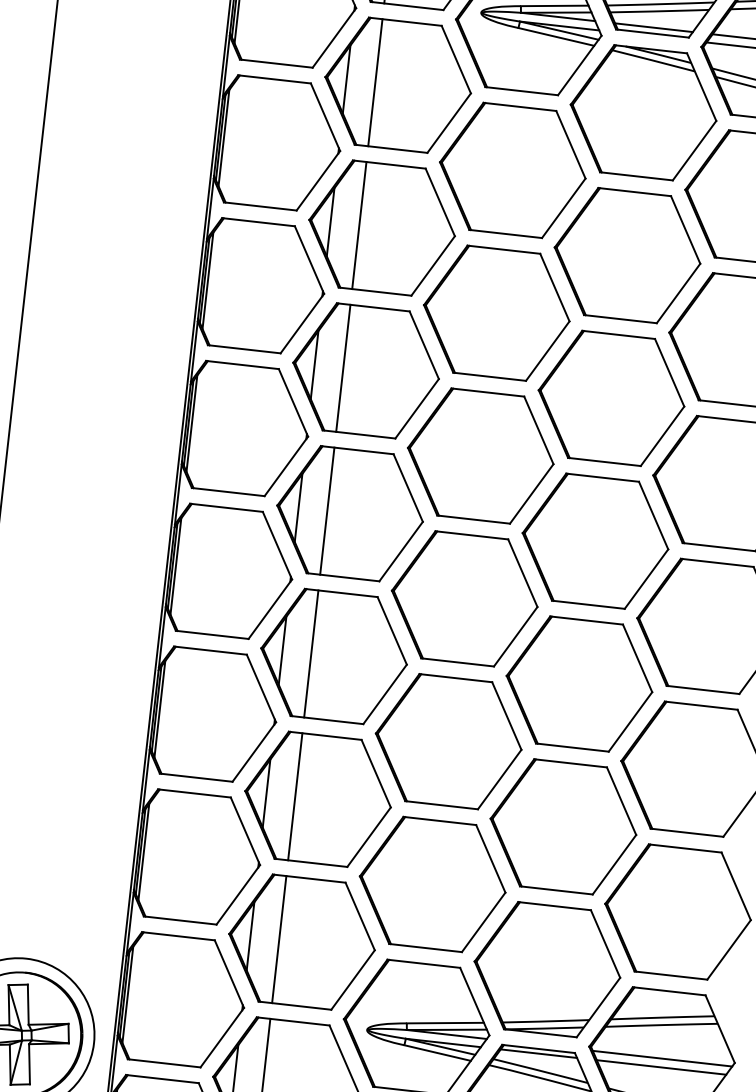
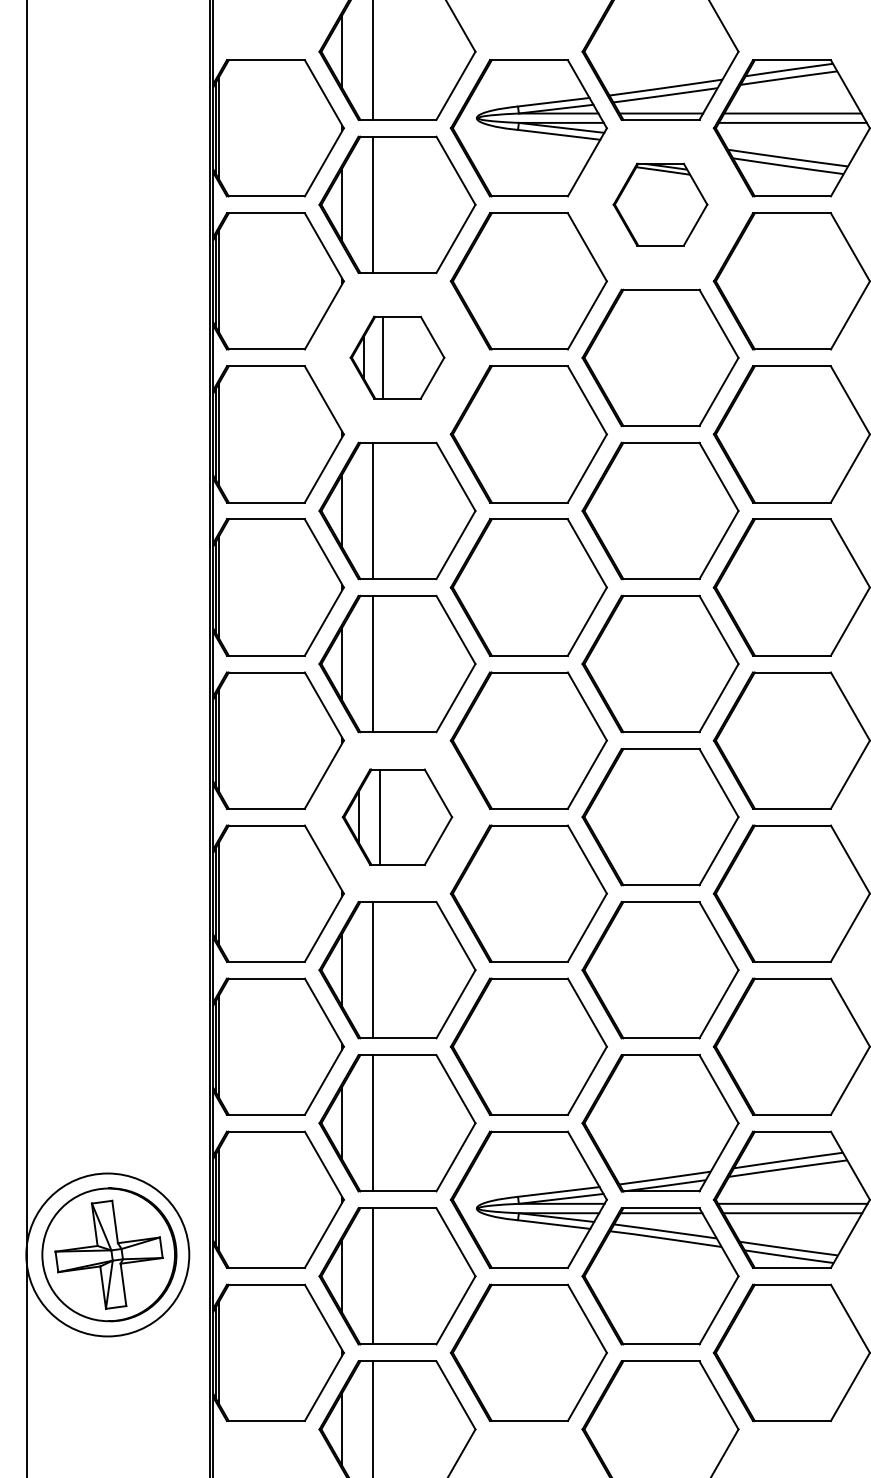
part: (643, 112) -> (660, 204), size x0.6
part: (382, 227) -> (397, 357), size x0.6
part: (334, 656) -> (397, 817), size x0.7

